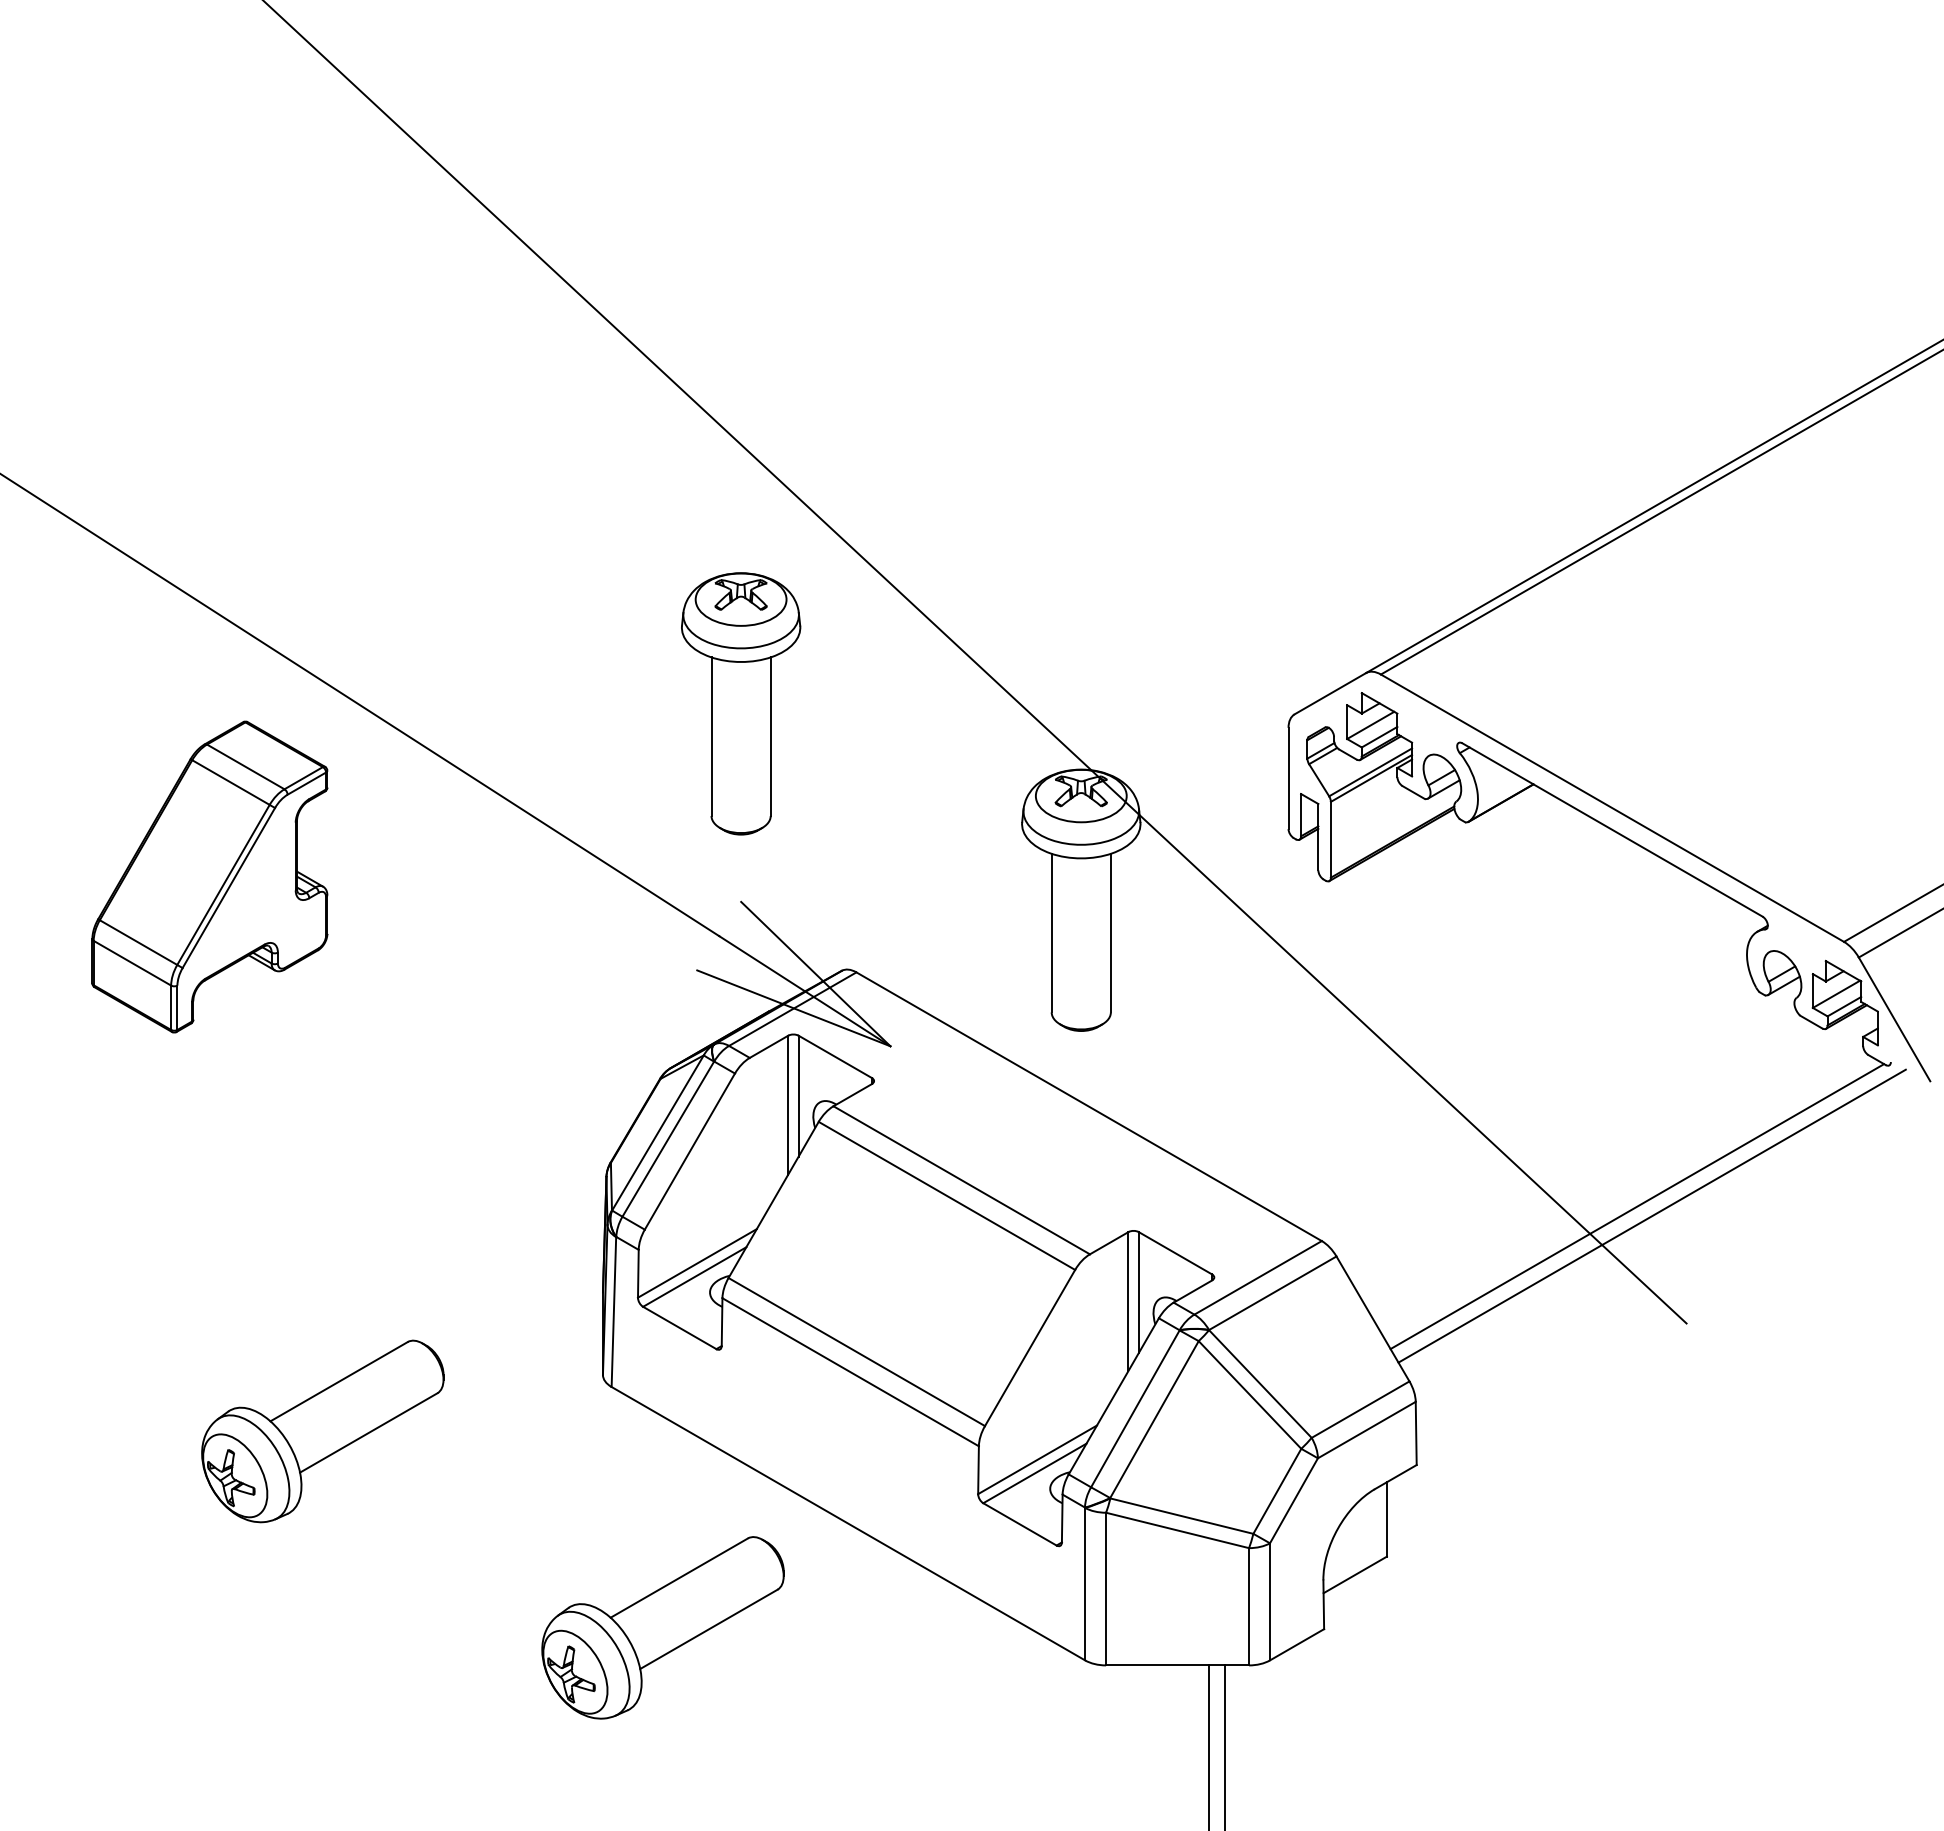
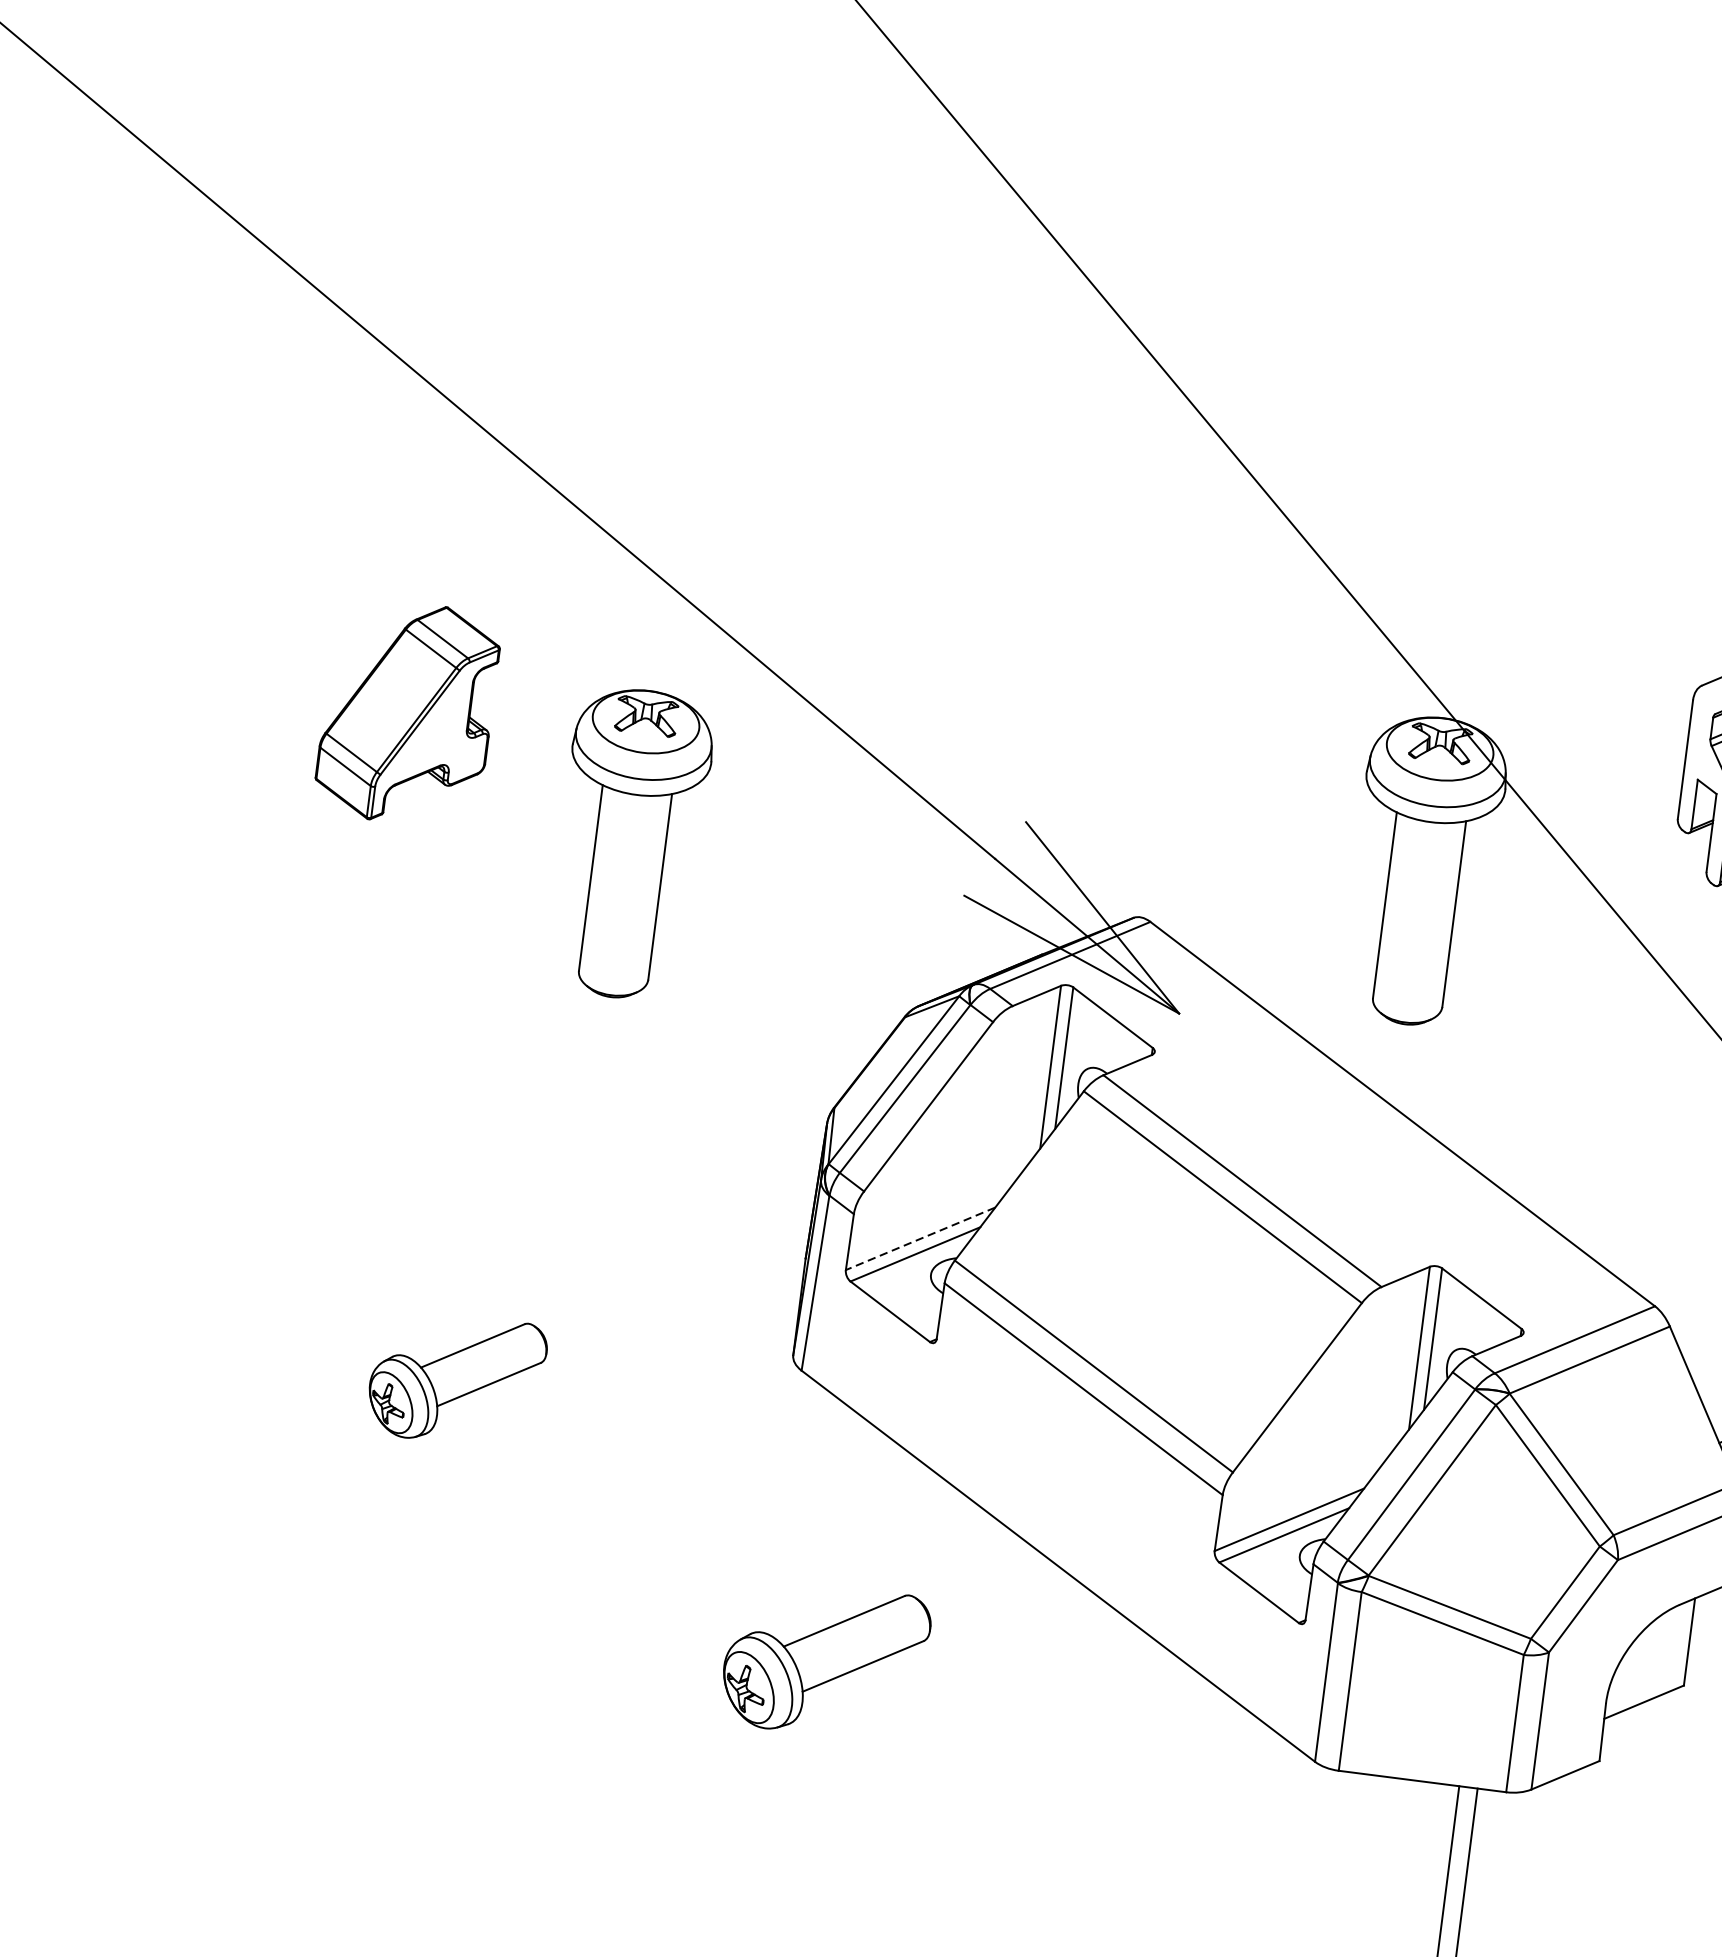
part: (741, 703) -> (630, 843), moved
part: (209, 876) -> (407, 712), size x0.6
line: (697, 1263) -> (920, 1238), solid -> dashed
part: (322, 1431) -> (456, 1379), size x0.6
part: (662, 1627) -> (825, 1659), size x0.7

